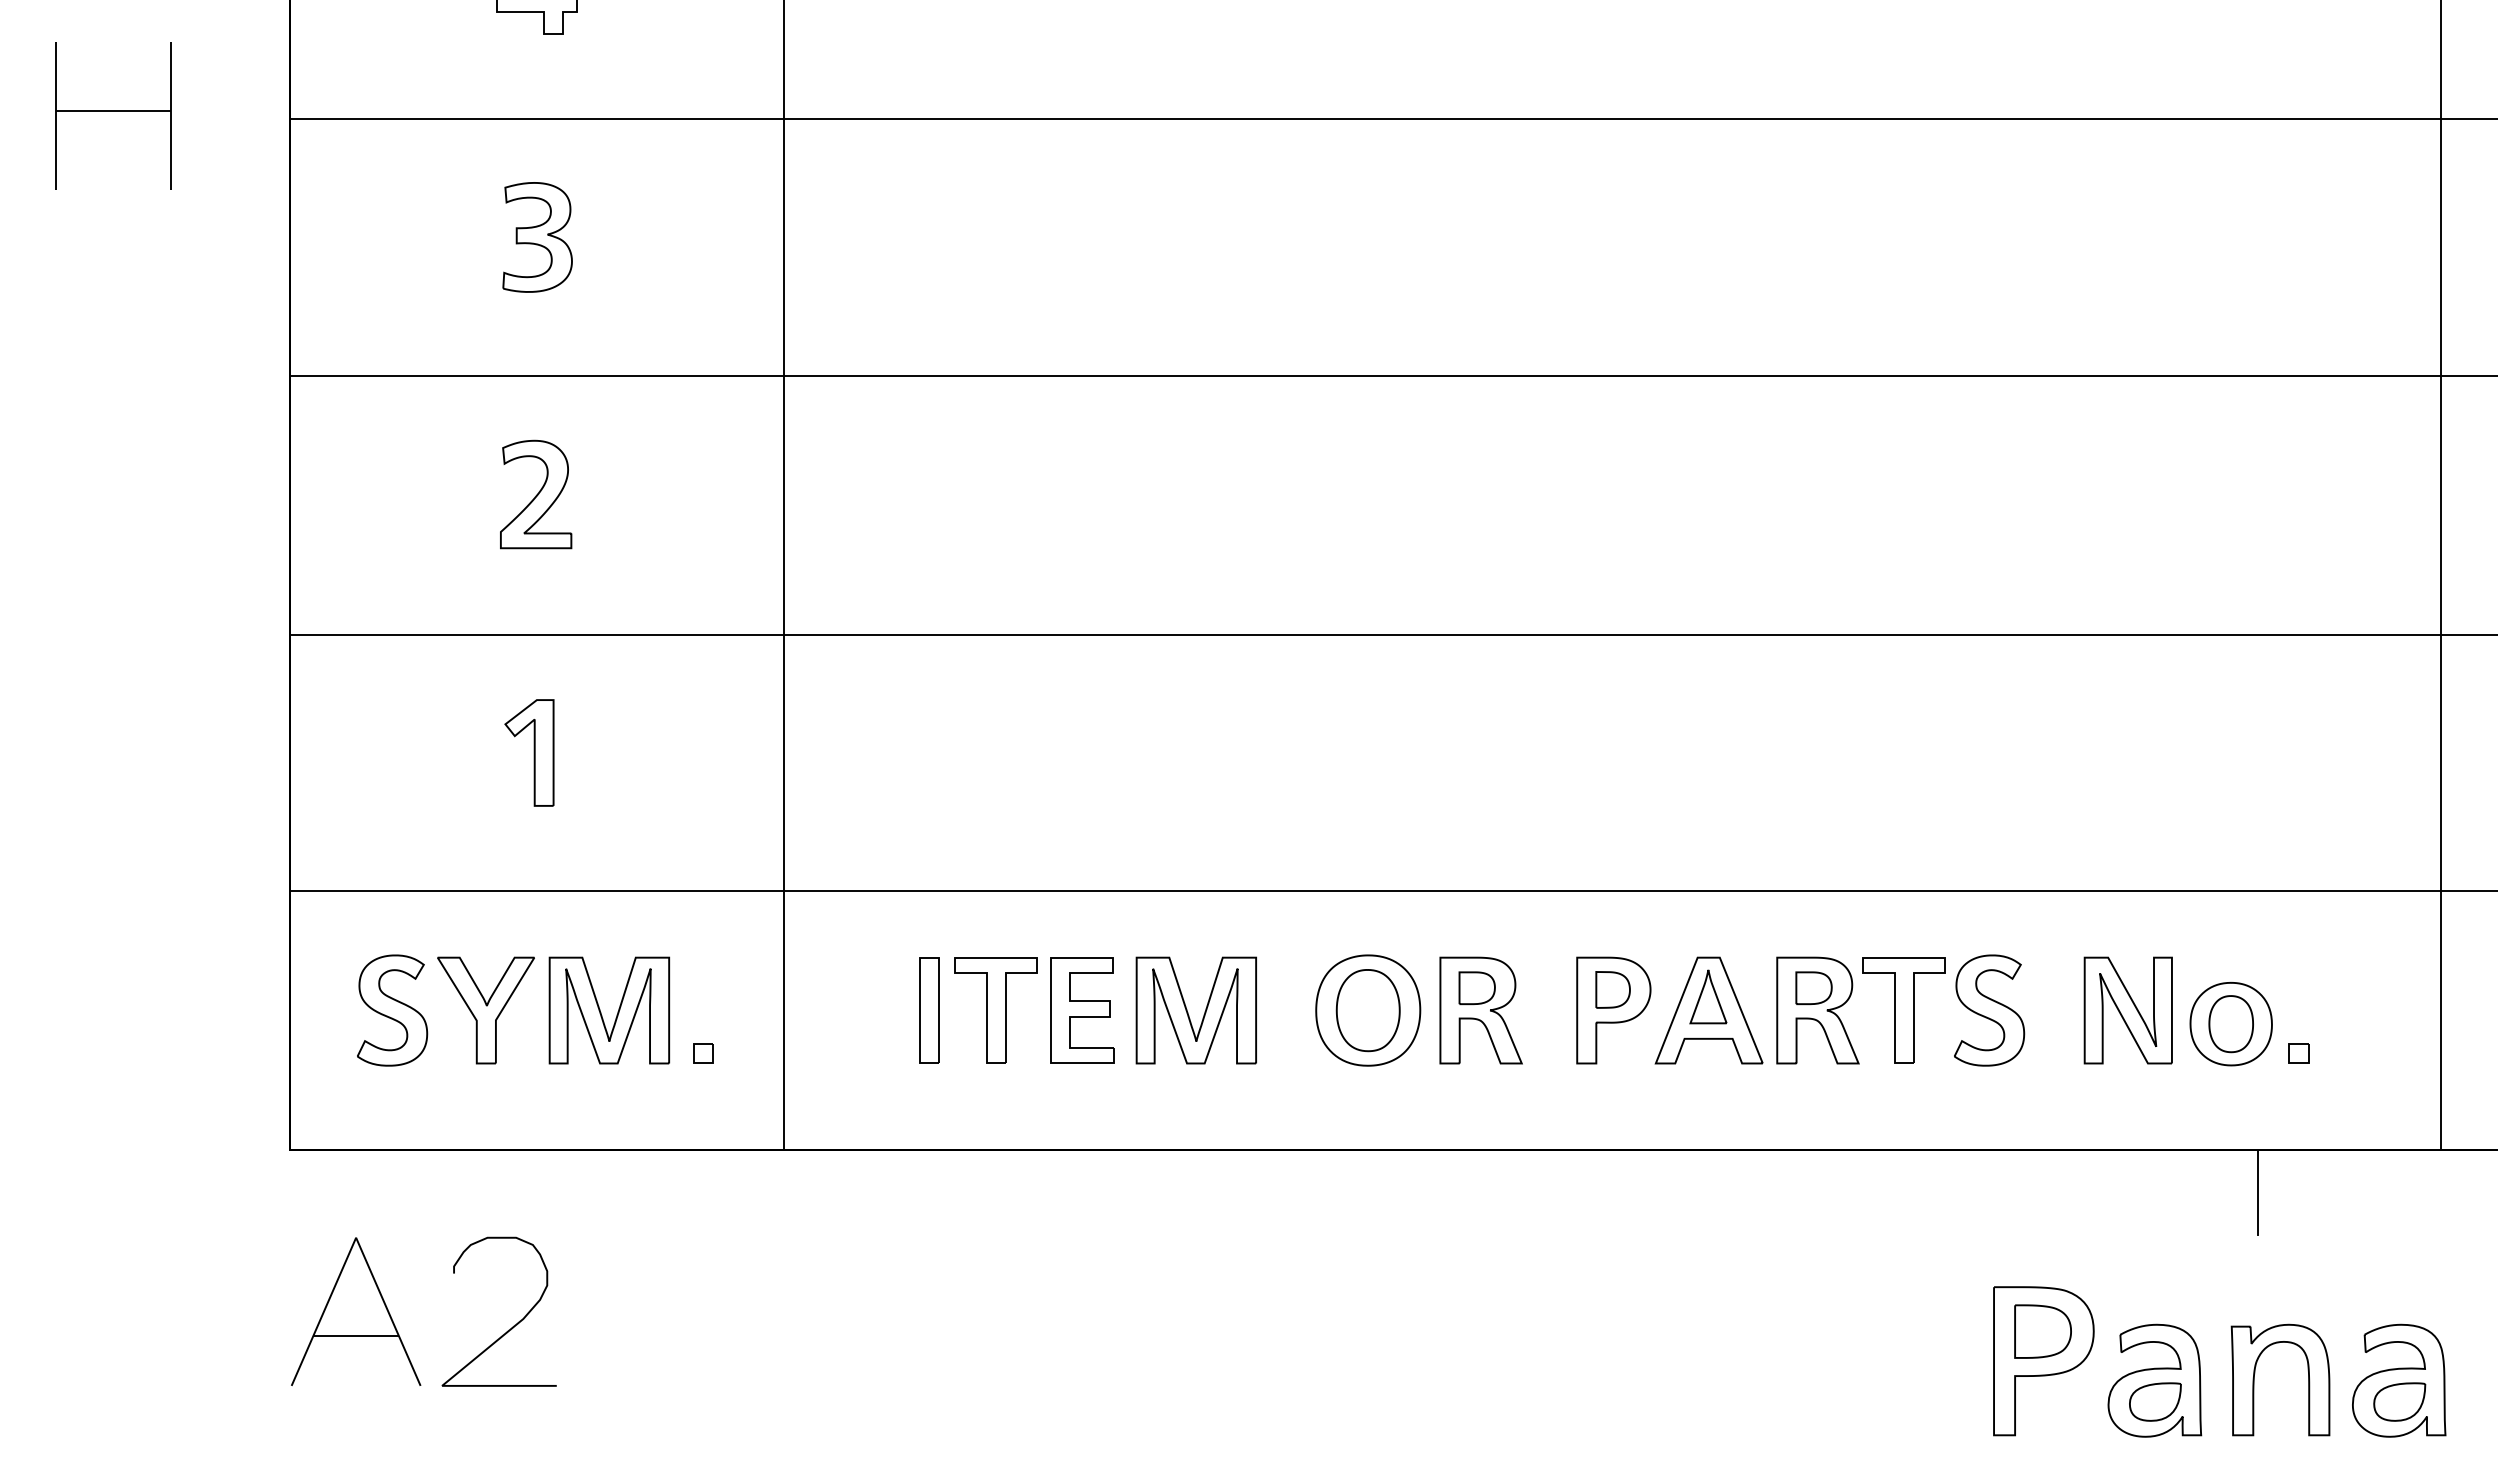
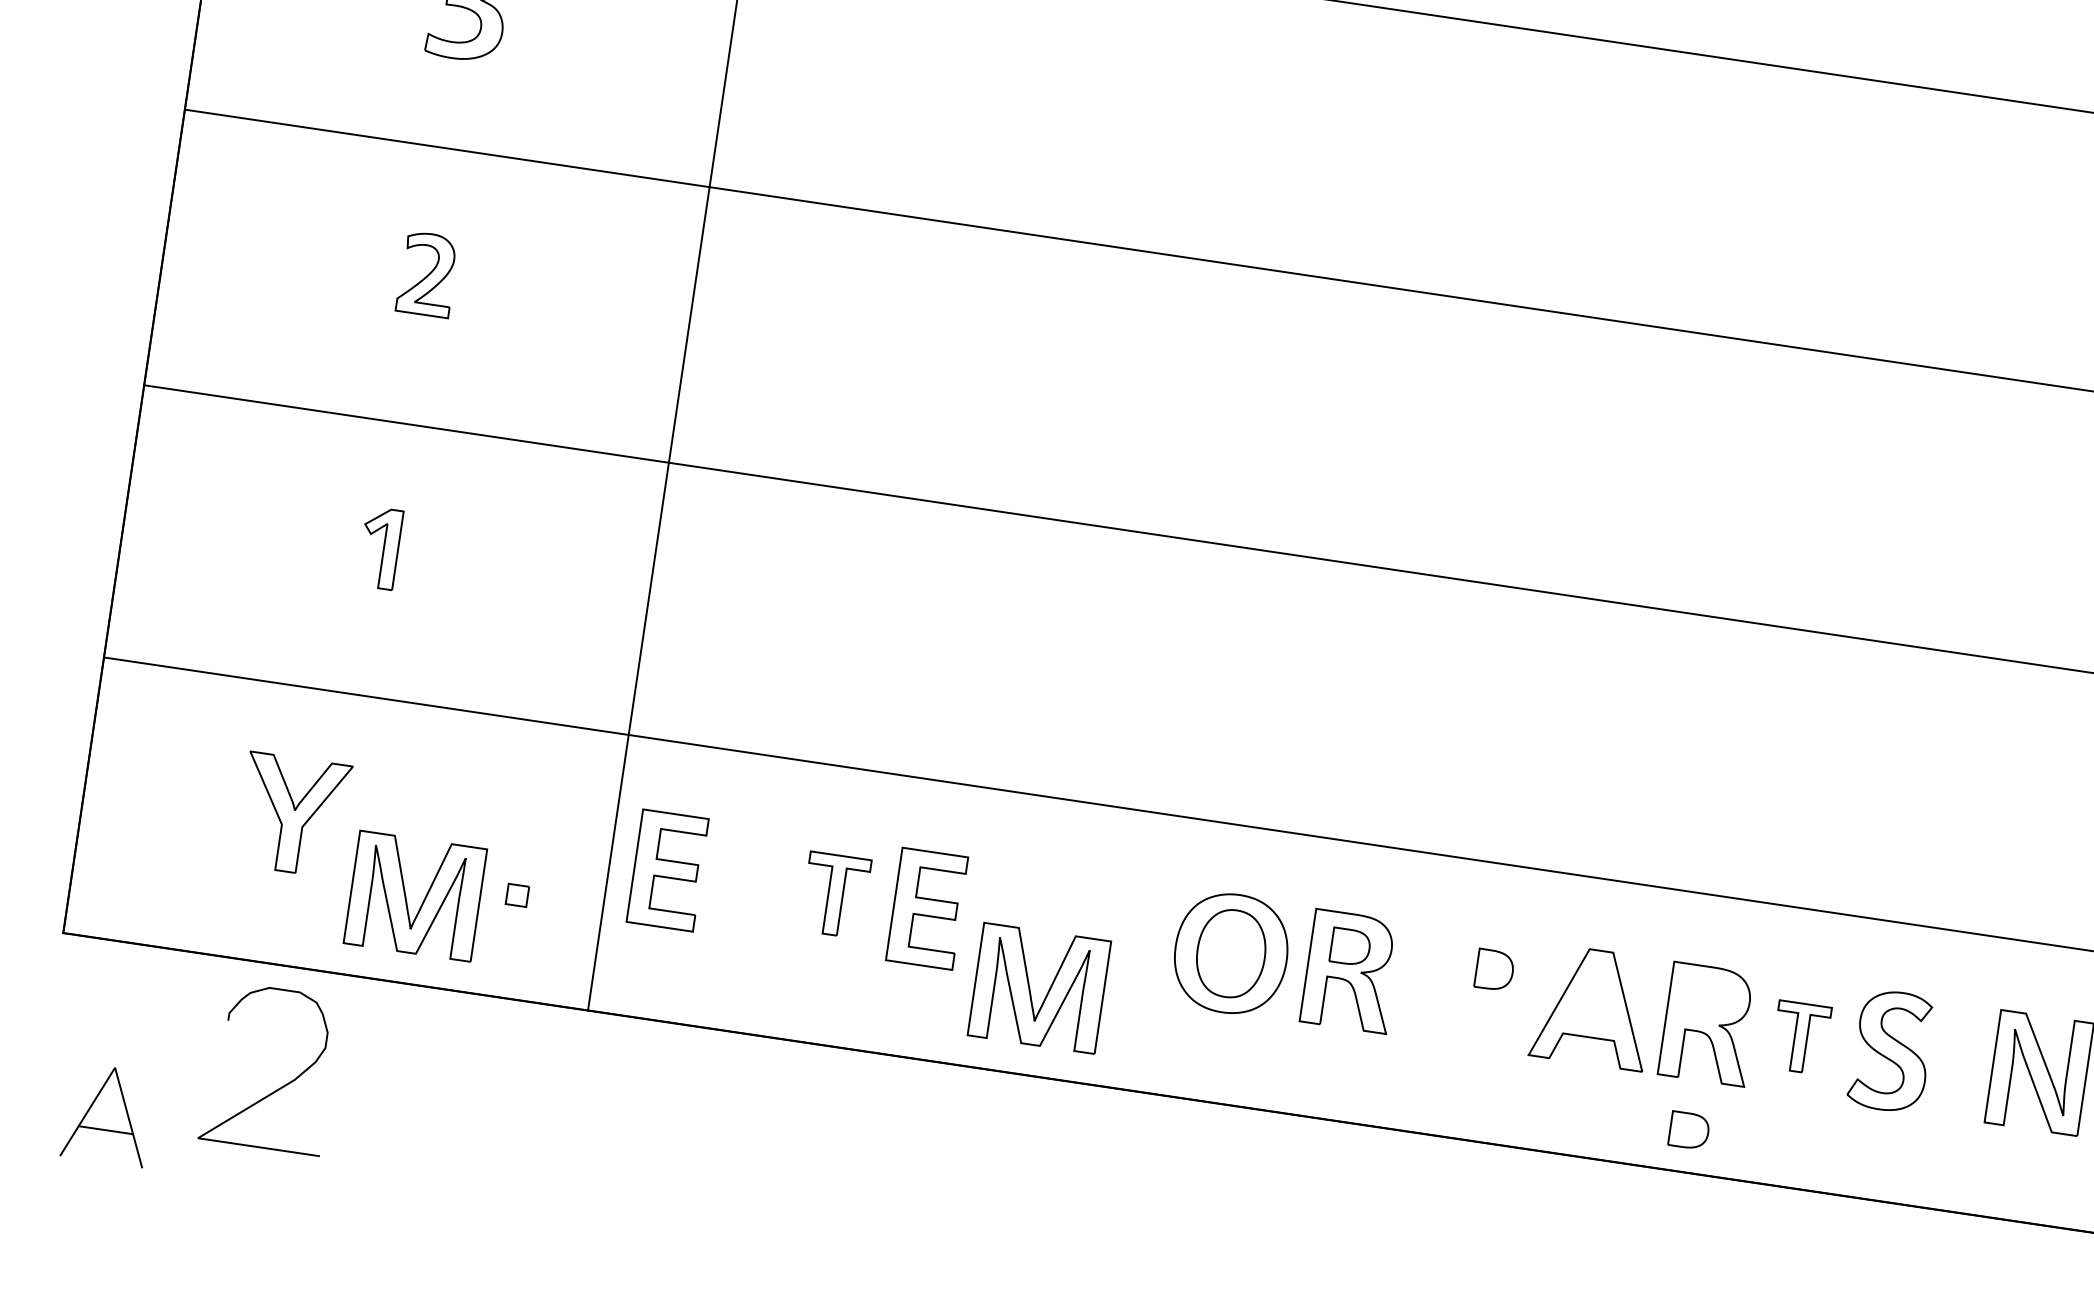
part: (536, 494) -> (428, 274), size x0.7
part: (529, 752) -> (380, 547), size x0.7
part: (1813, 988) -> (1688, 1130), moved
part: (1708, 996) -> (1595, 992), removed
part: (392, 1010) -> (193, 800), removed
part: (838, 1010) -> (668, 870), added
part: (929, 1010) -> (764, 884), removed
part: (995, 1010) -> (834, 895), size x0.7
part: (1613, 1010) -> (1491, 992), removed
part: (1903, 1010) -> (1800, 1037), size x0.6
part: (617, 1011) -> (423, 898), moved
part: (1188, 1012) -> (1030, 989), moved
part: (356, 1311) -> (108, 1114), size x0.6
curve: (513, 1325) -> (283, 1085), moved

